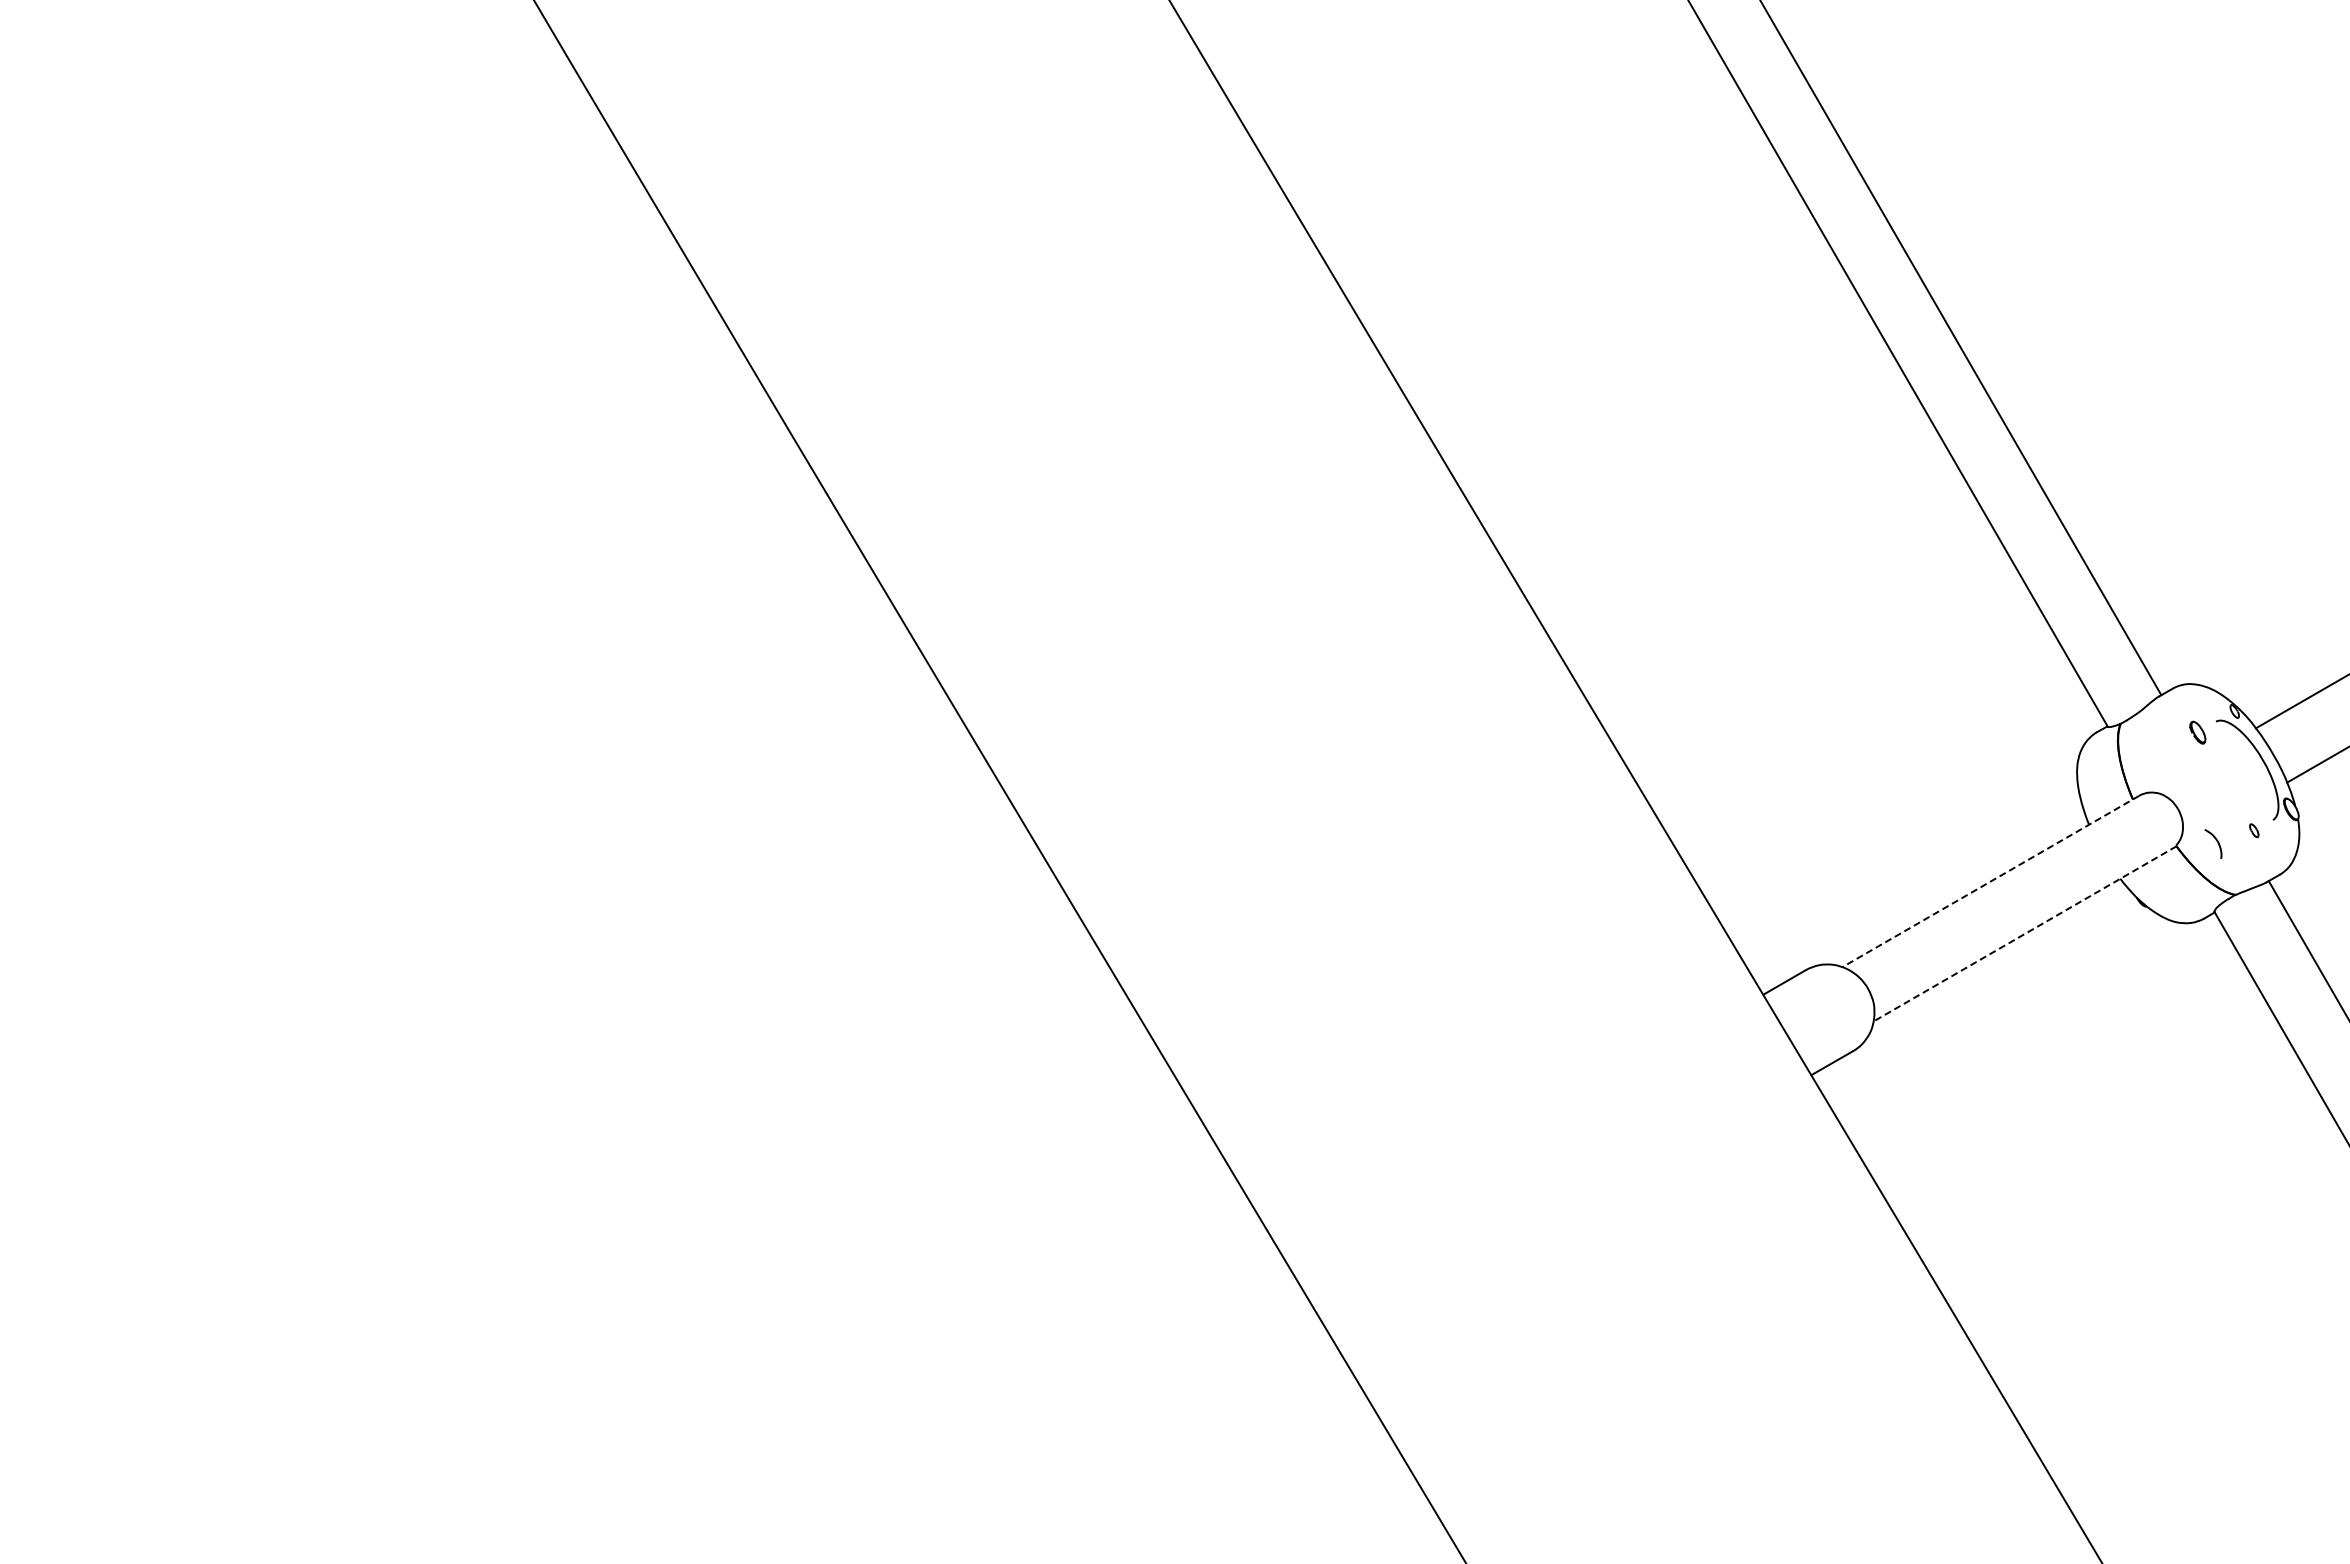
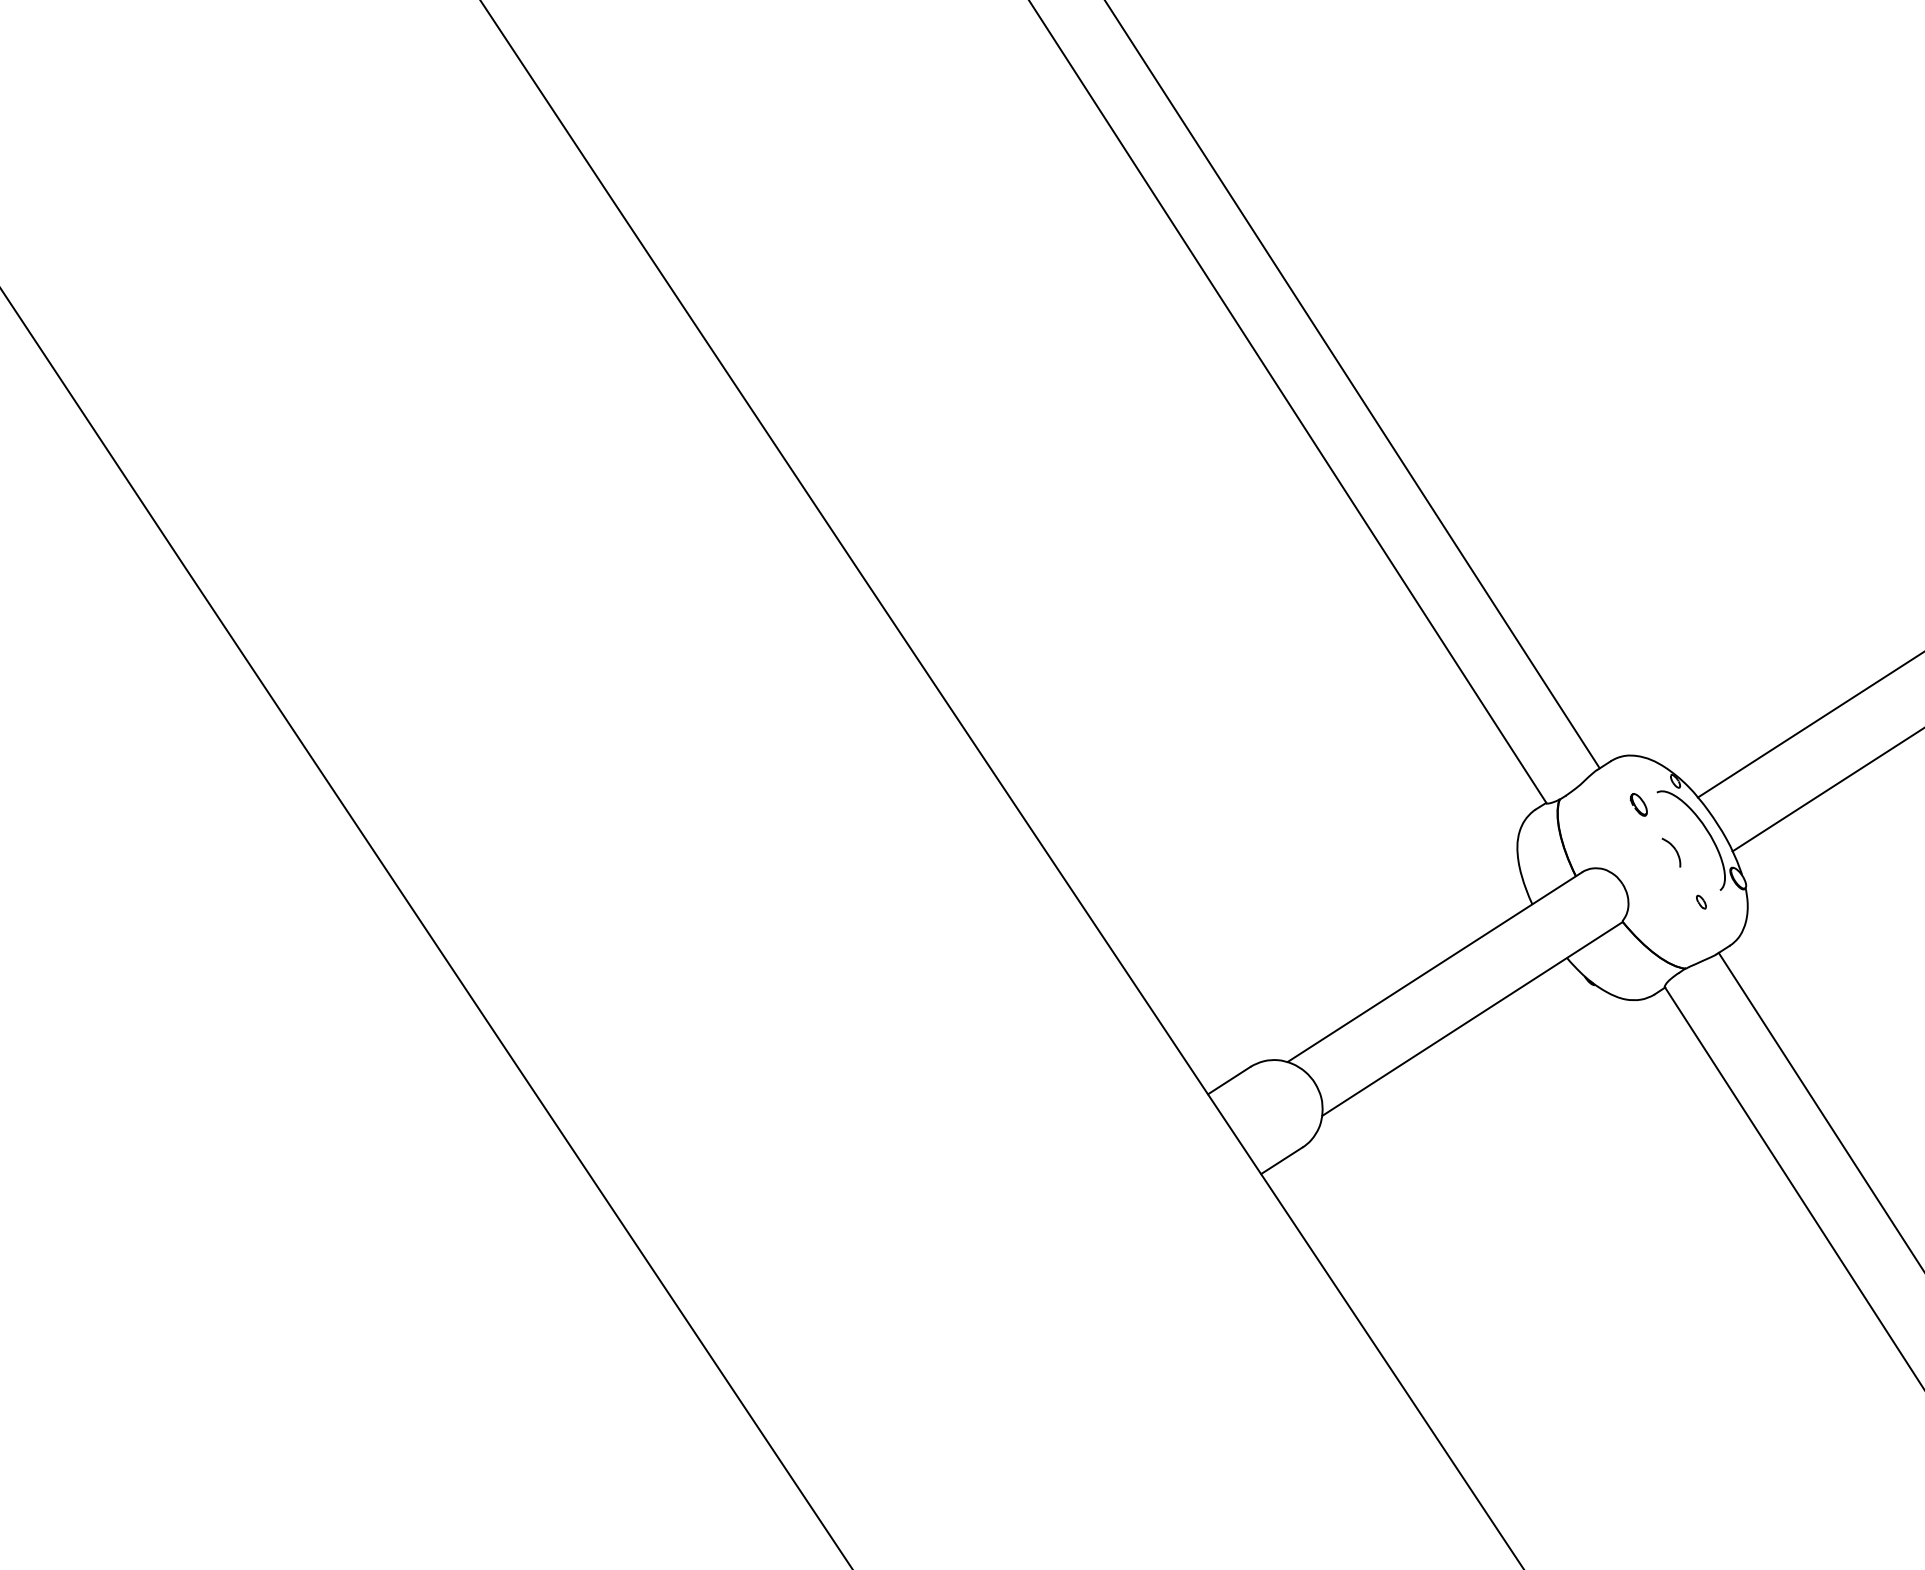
part: (2213, 843) -> (1671, 852), moved
line: (1990, 881) -> (1434, 967), dashed -> solid
line: (2025, 933) -> (1472, 1018), dashed -> solid

